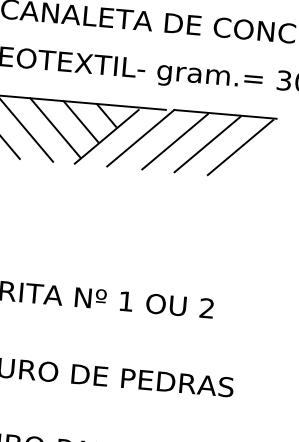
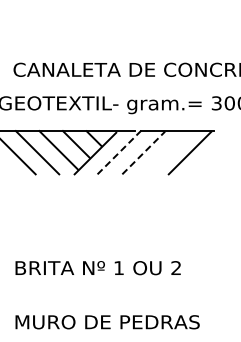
line: (140, 138) -> (119, 152), solid -> dashed
line: (176, 141) -> (144, 152), solid -> dashed
line: (207, 143) -> (166, 152), removed

